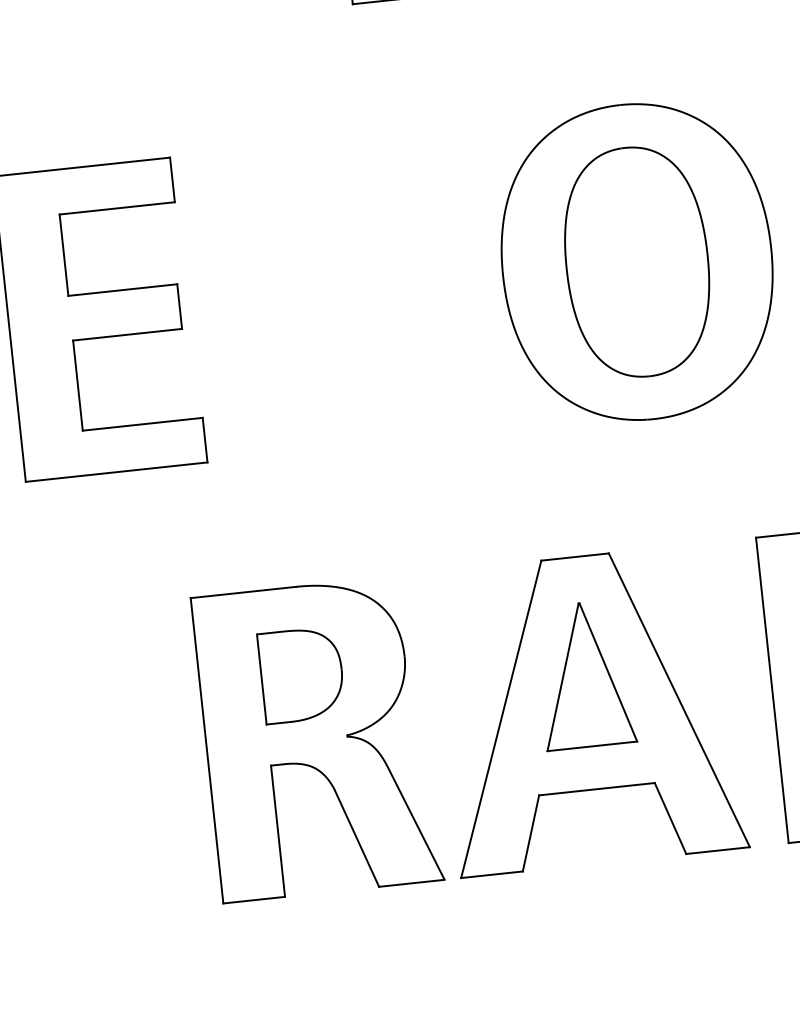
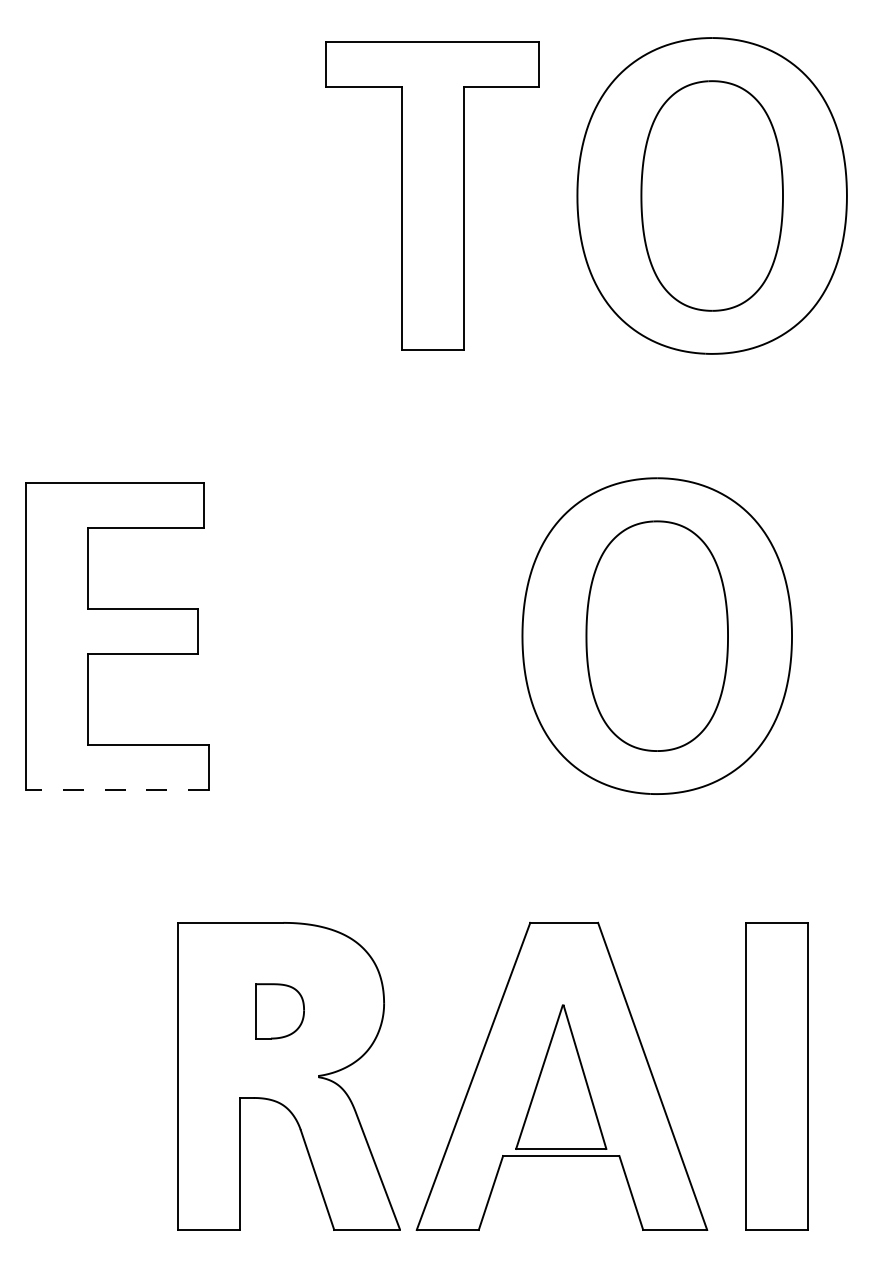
line: (115, 472) -> (116, 789), solid -> dashed
part: (584, 674) -> (561, 1076), moved
part: (301, 675) -> (279, 1011), size x0.6

